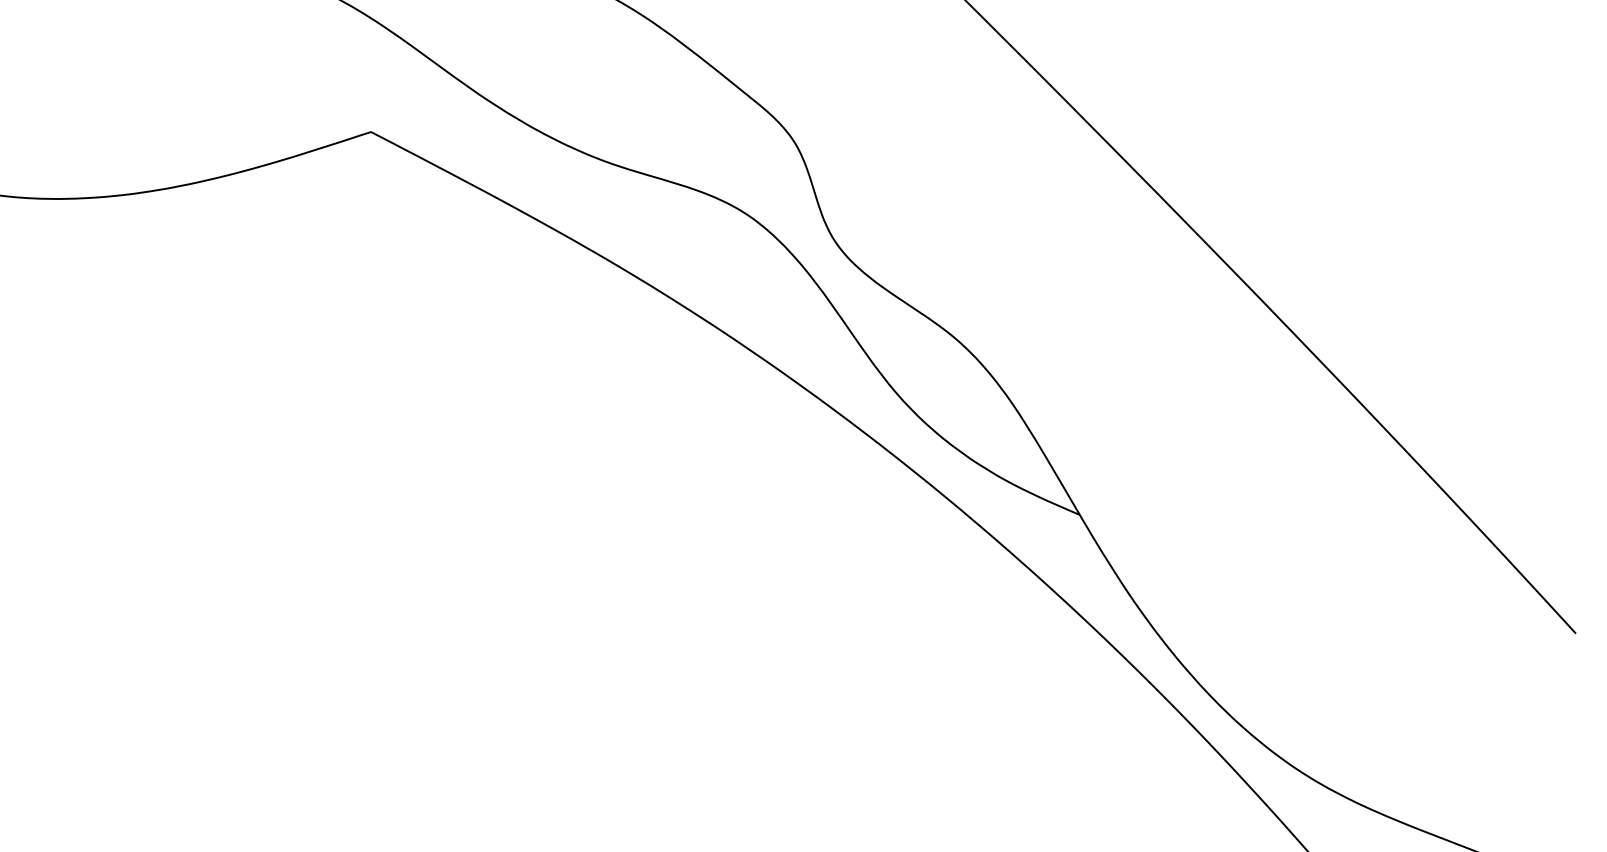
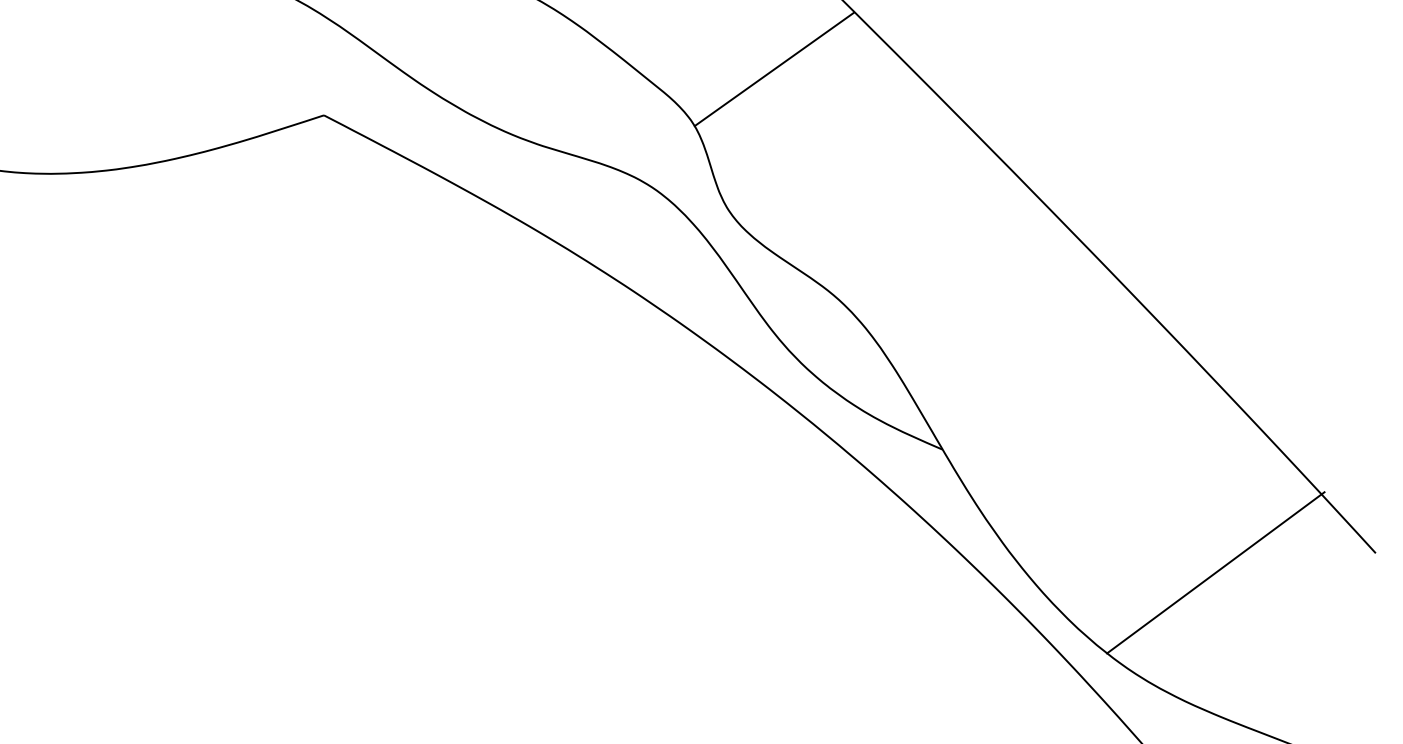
line: (885, 79) -> (773, 69), added
line: (1392, 655) -> (1215, 572), added

